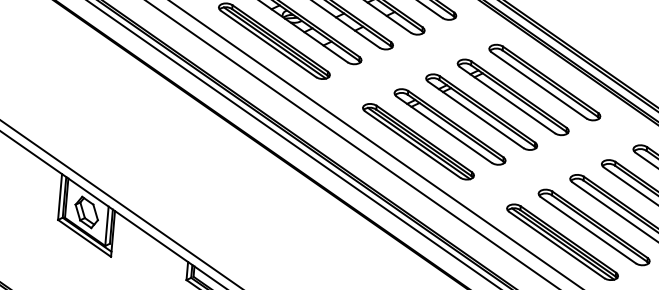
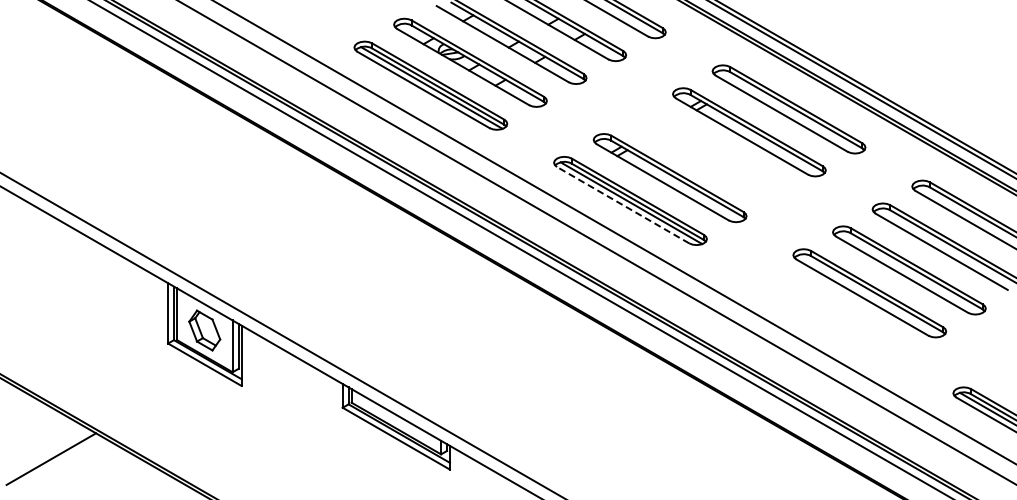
part: (481, 112) -> (709, 155), removed
line: (412, 143) -> (622, 204), solid -> dashed
part: (562, 242) -> (829, 316), removed

